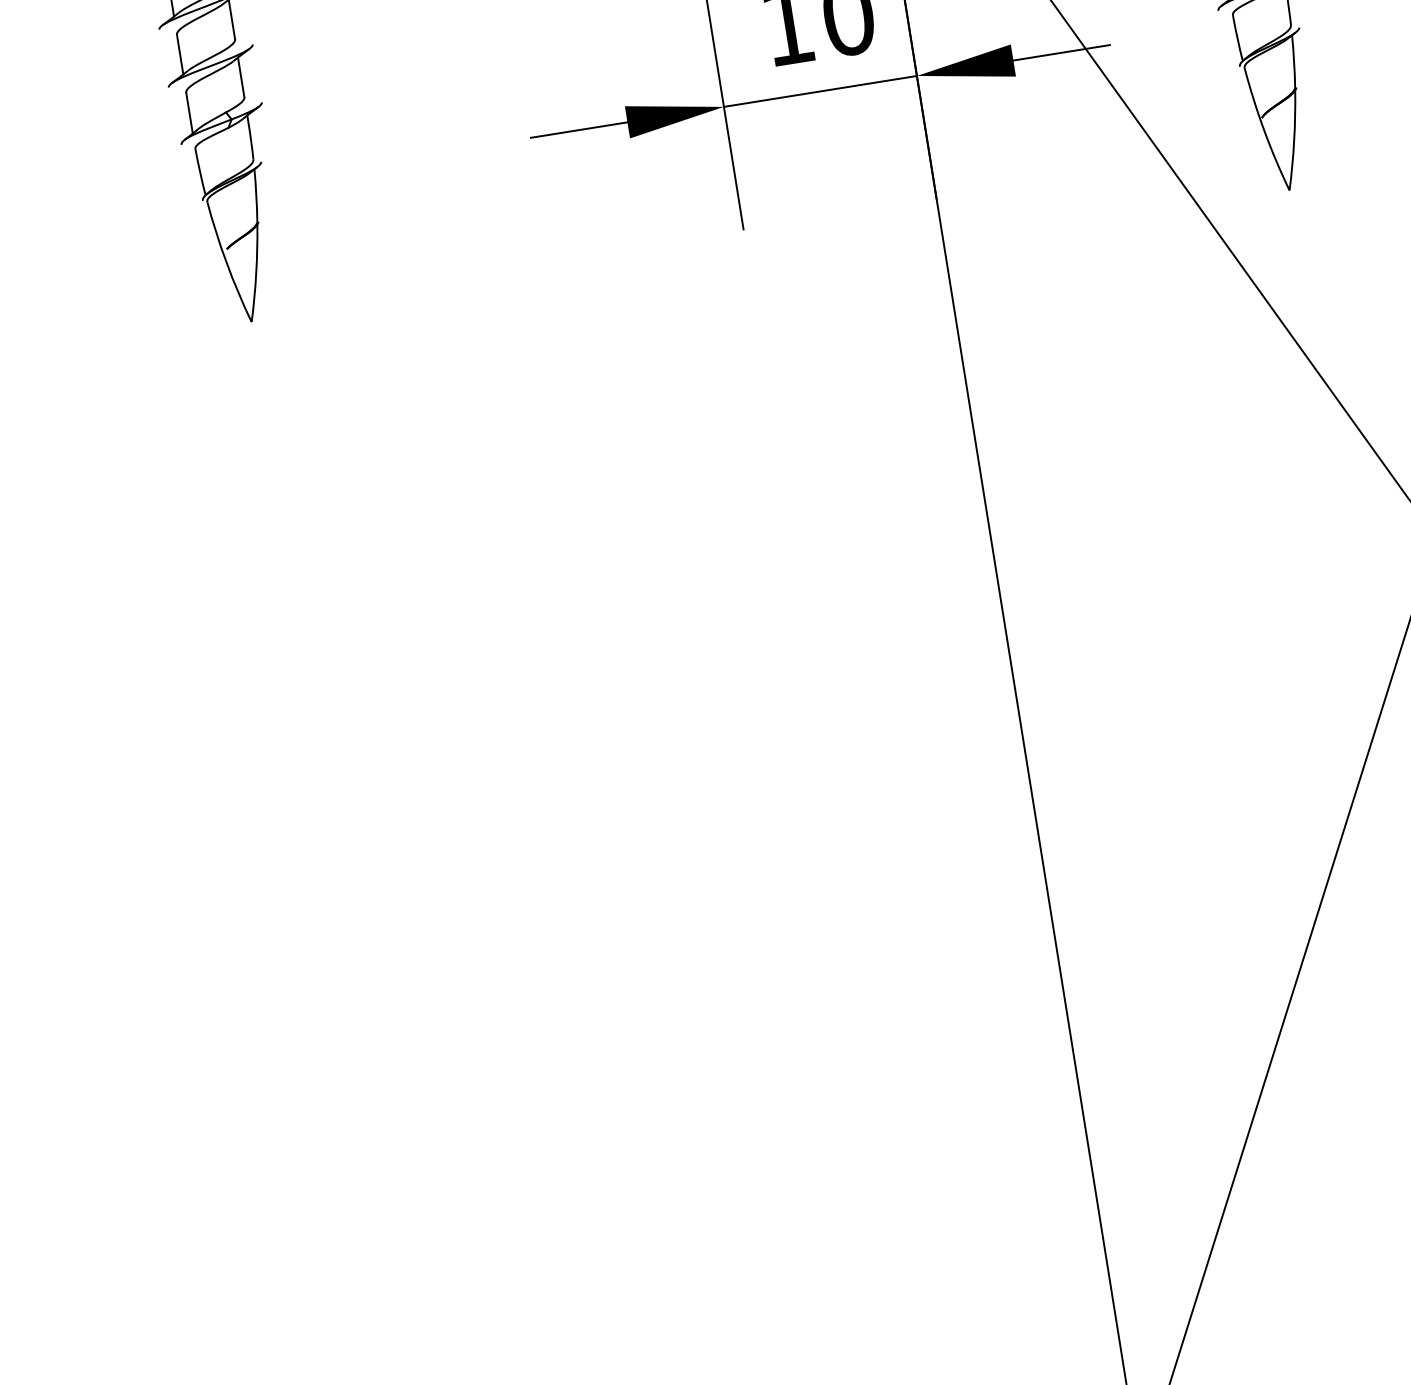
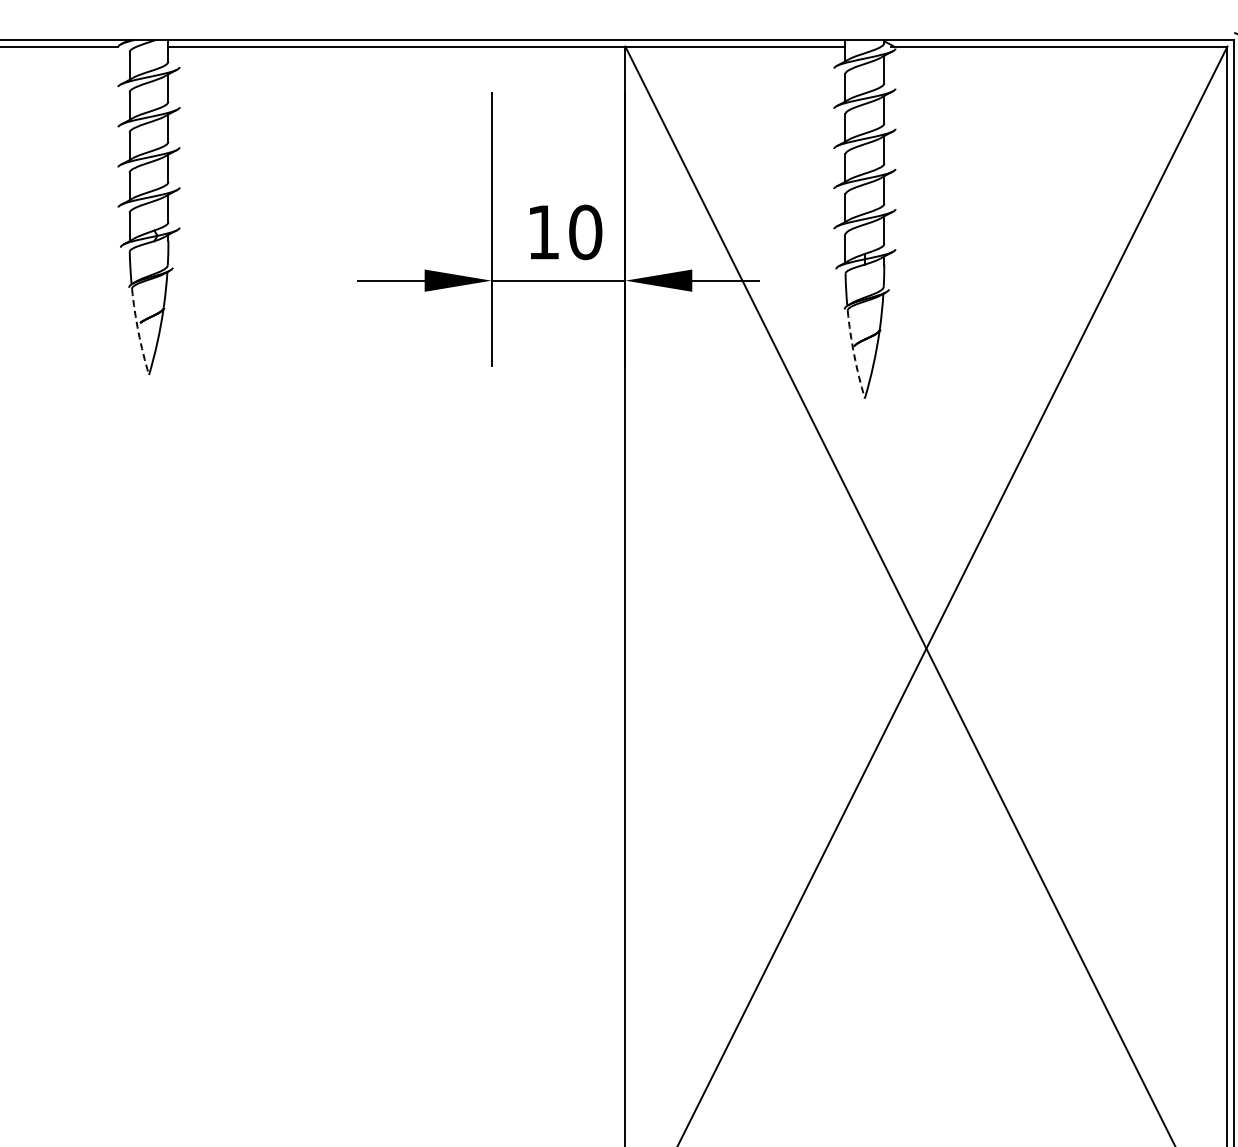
arc: (1264, 130) -> (854, 355), solid -> dashed
arc: (226, 263) -> (138, 332), solid -> dashed

